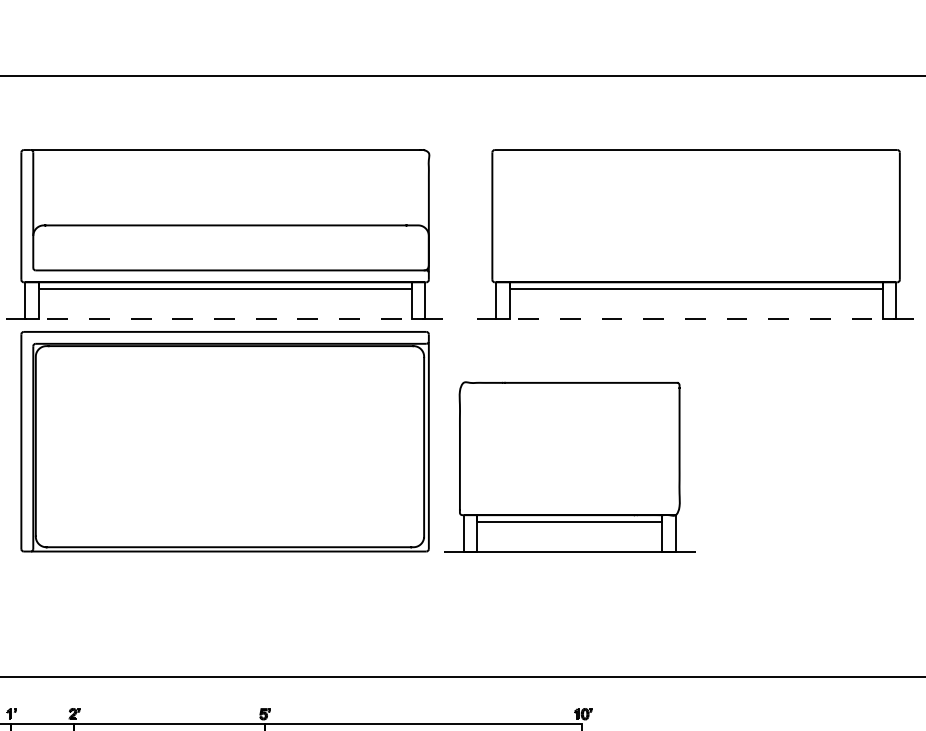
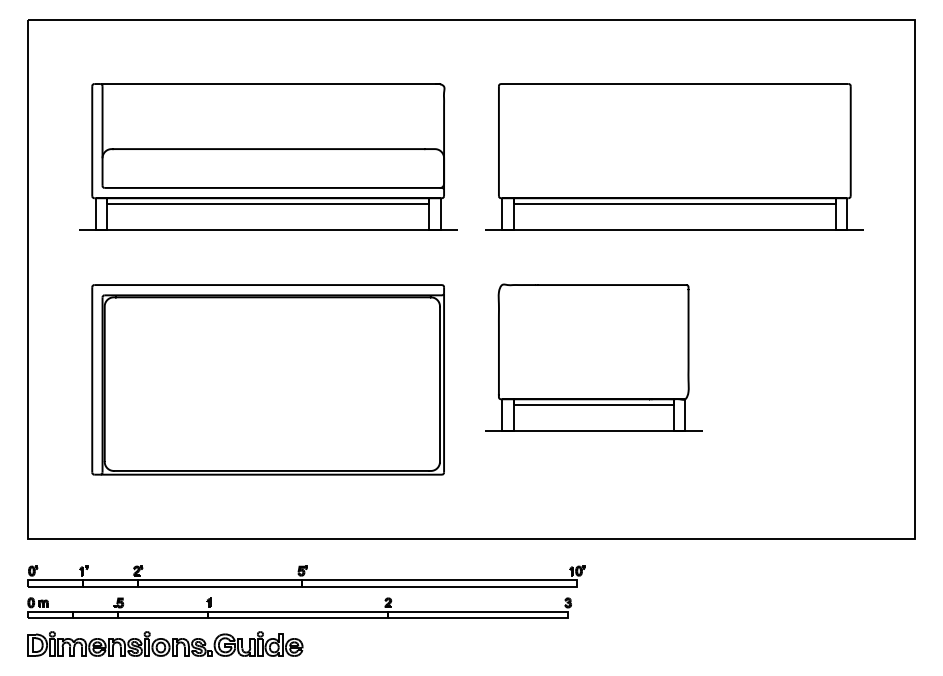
line: (225, 319) -> (268, 230), dashed -> solid
line: (695, 319) -> (674, 230), dashed -> solid
part: (224, 441) -> (267, 379), moved
part: (569, 466) -> (593, 357), moved

